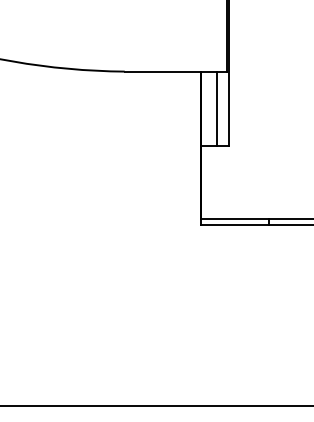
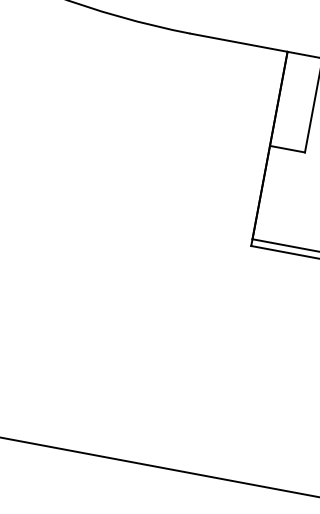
line: (216, 108) -> (298, 102), removed

